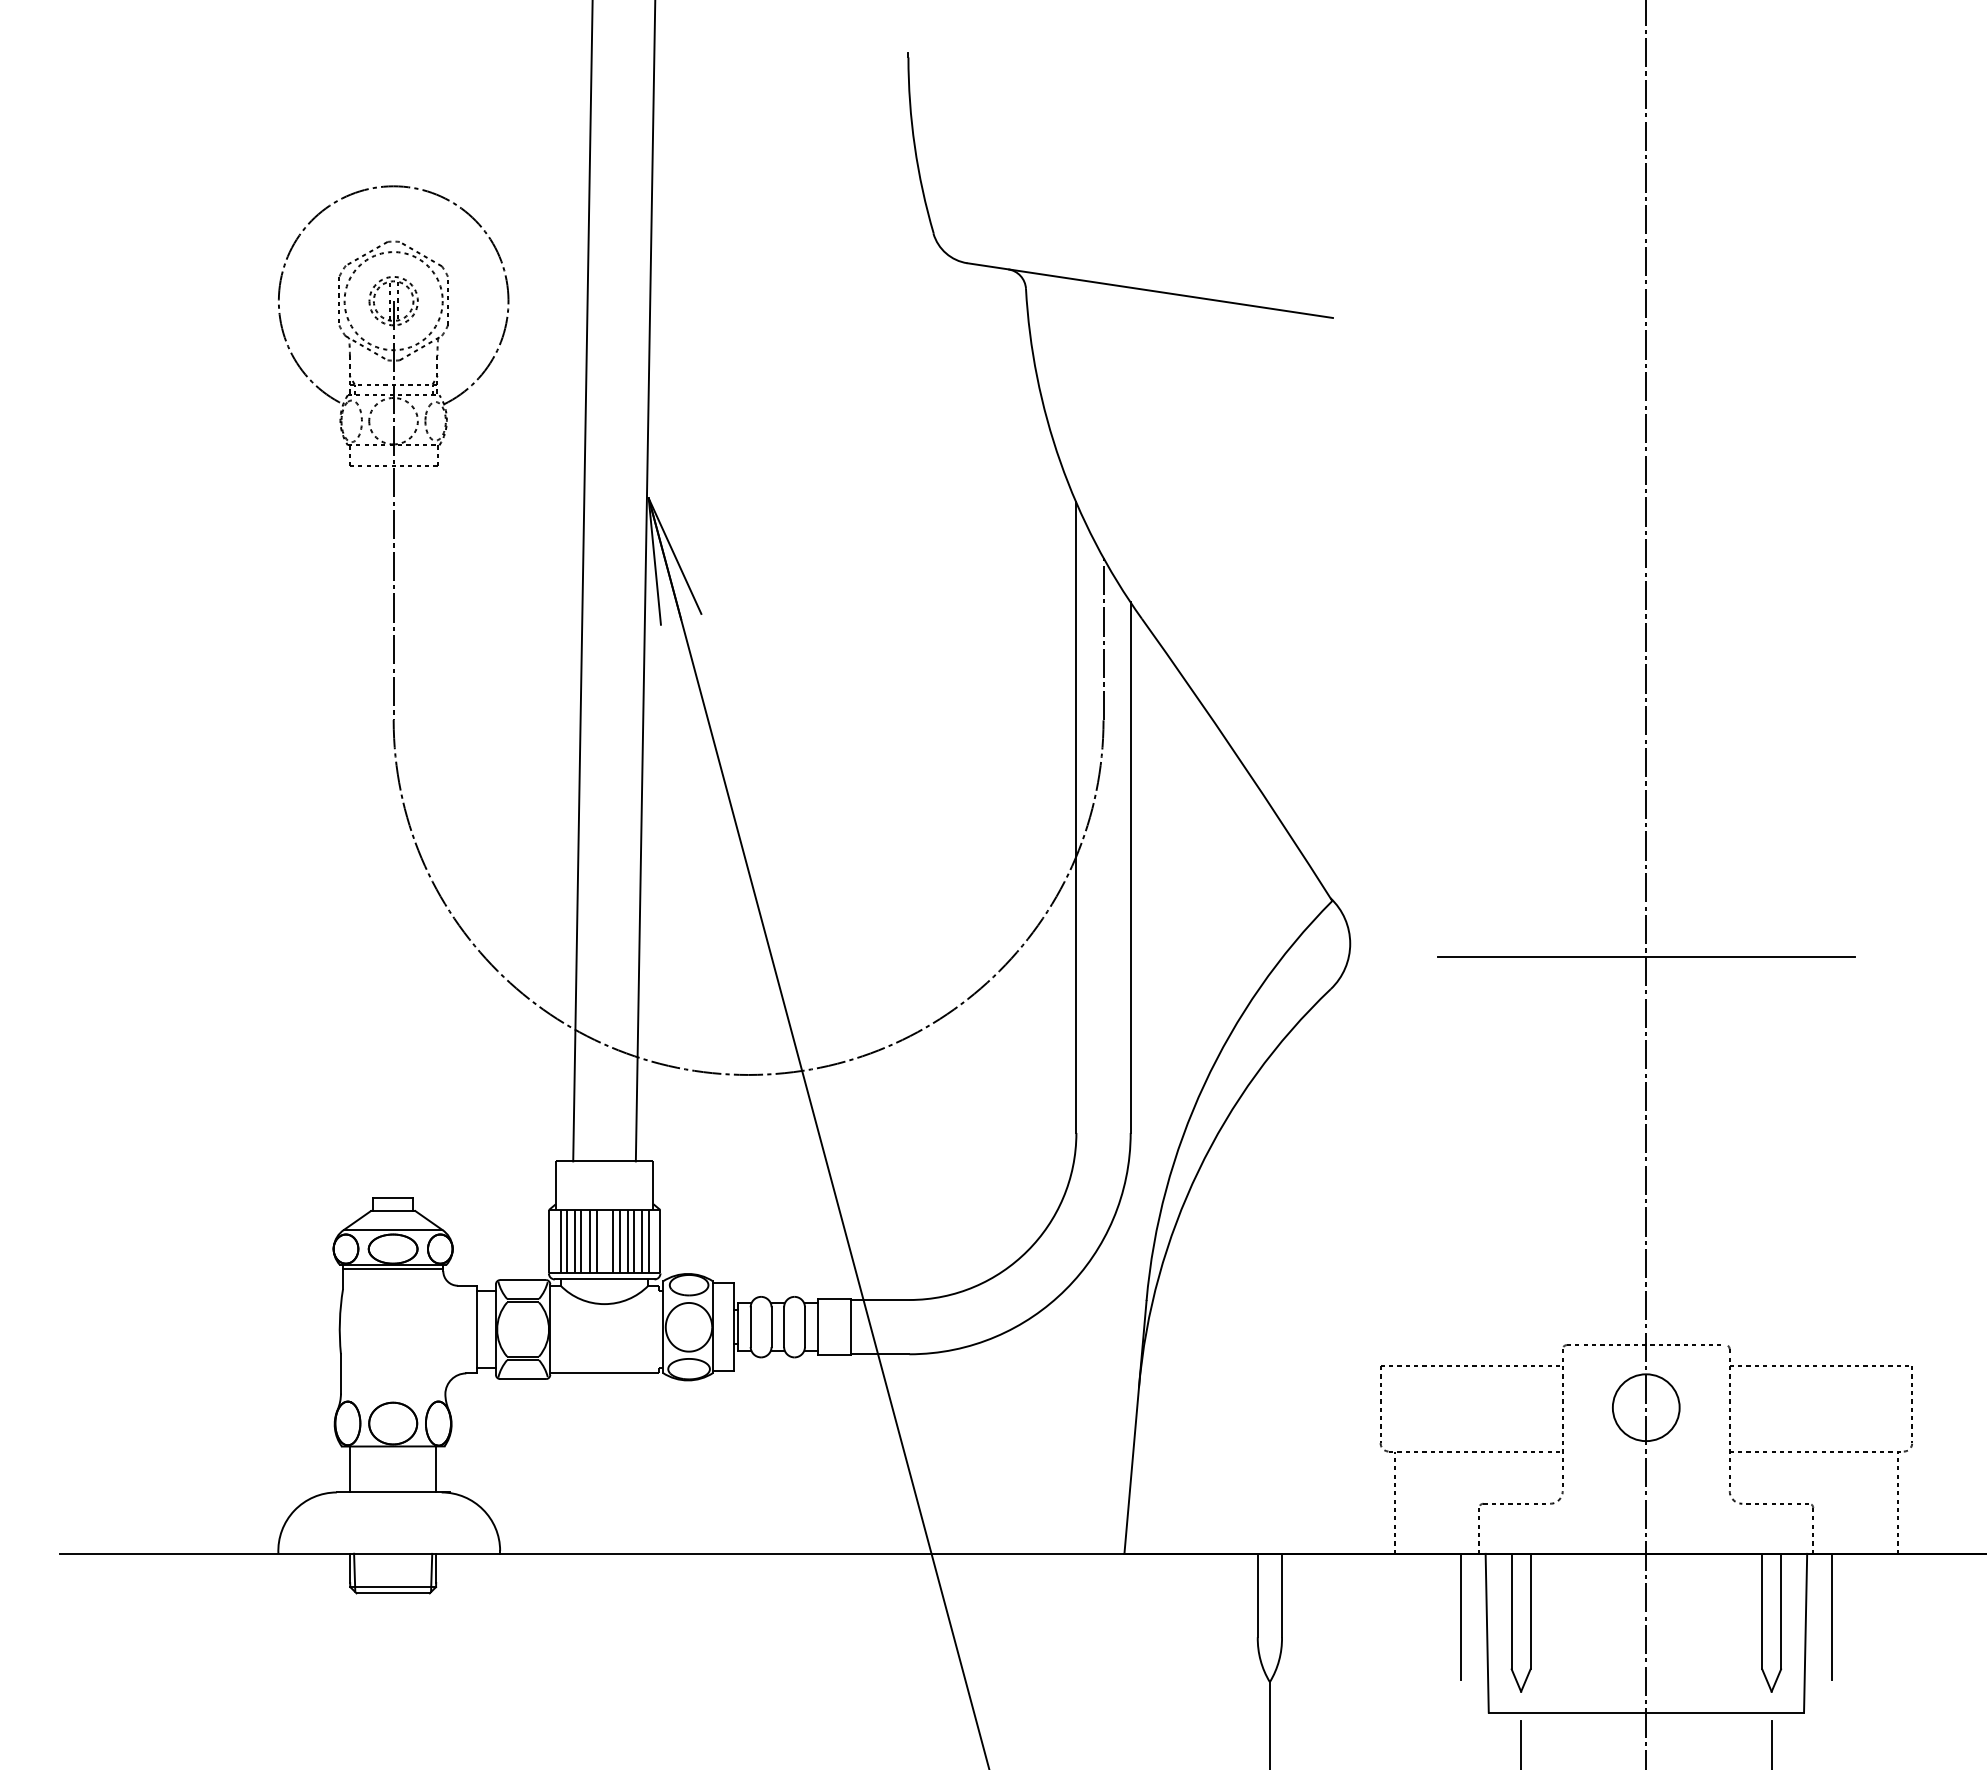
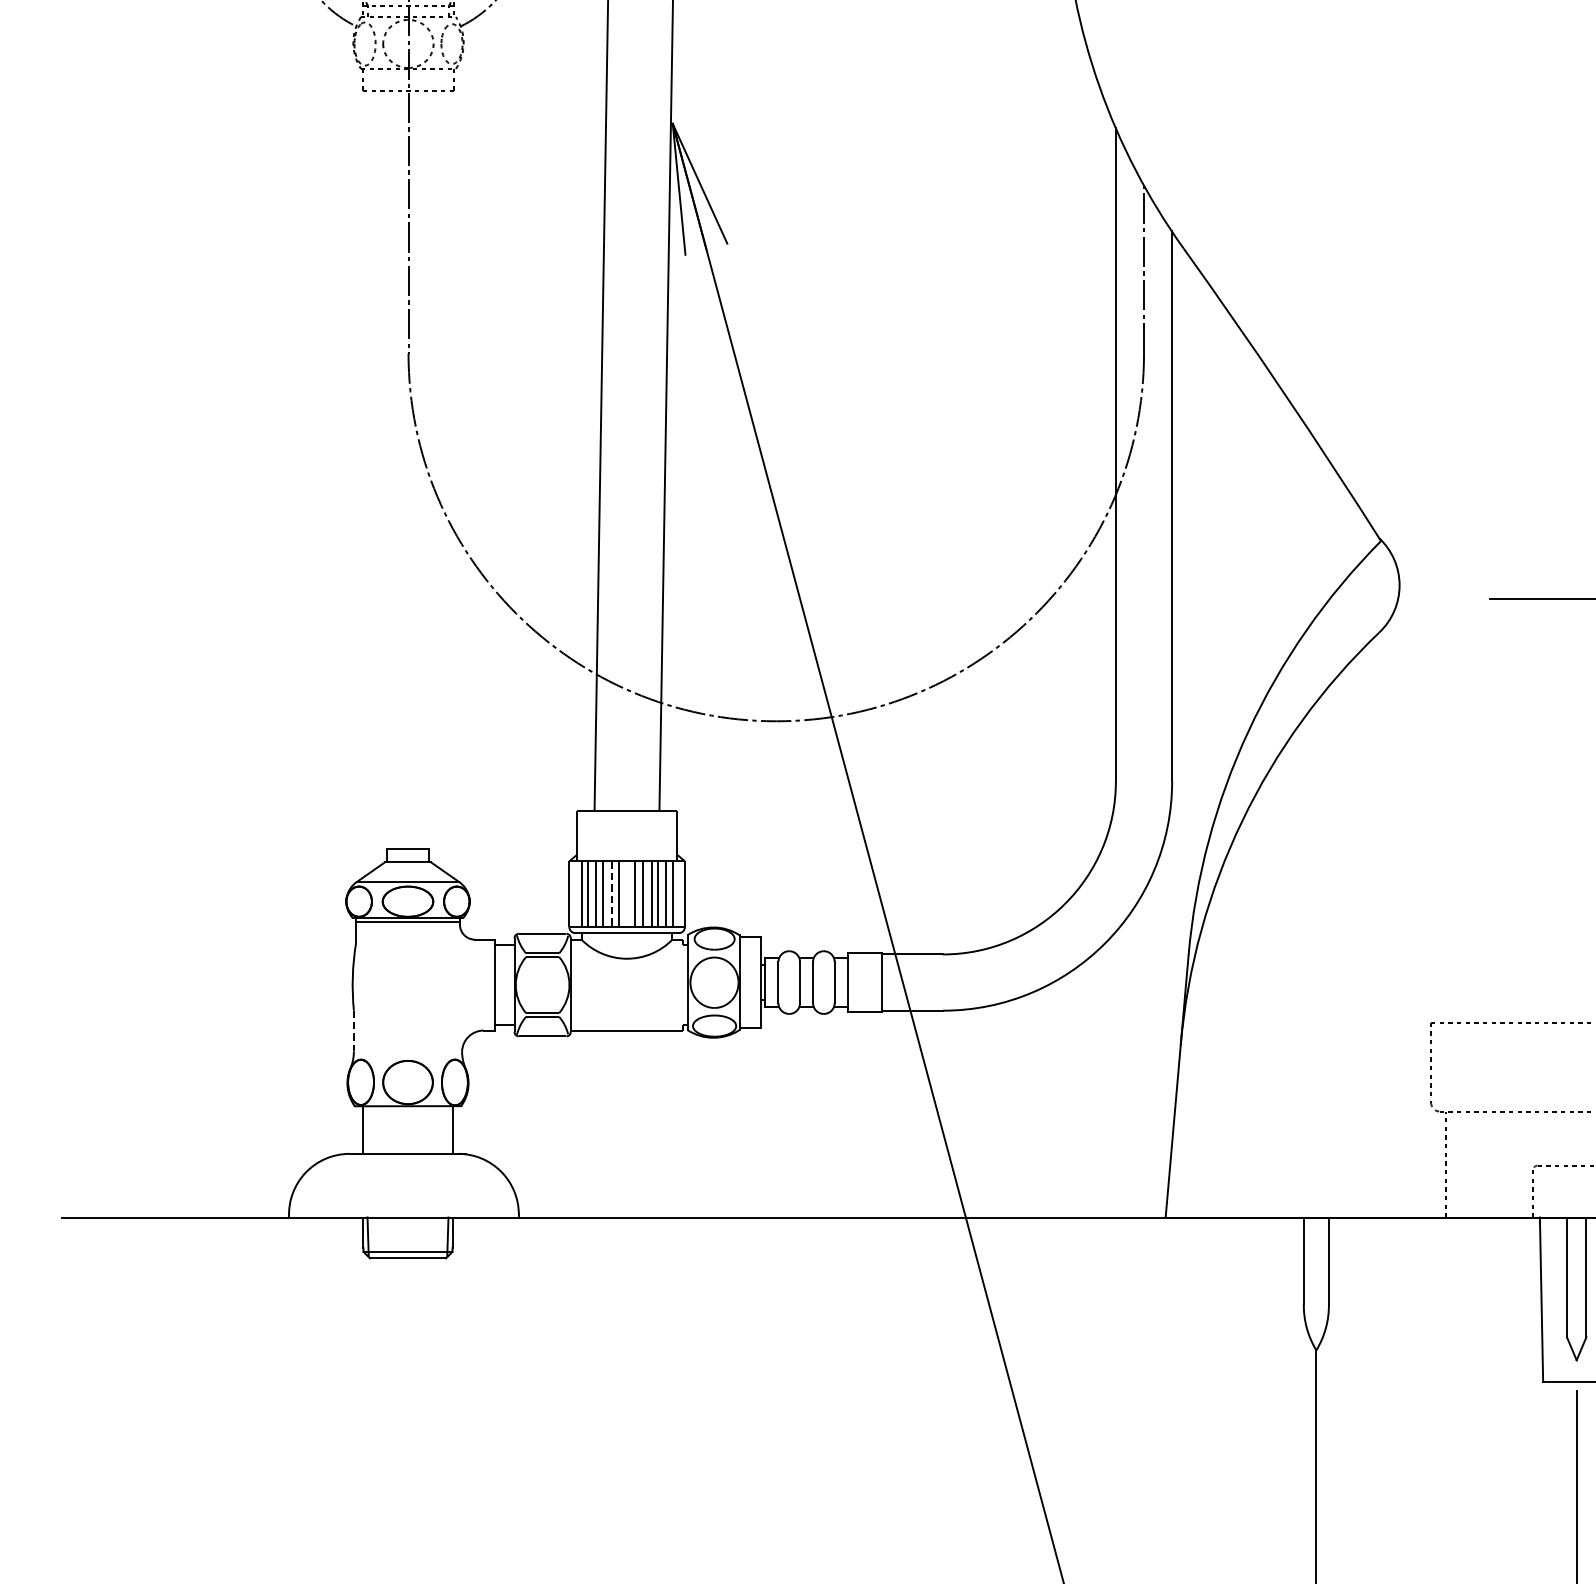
line: (589, 1241) -> (611, 893), solid -> dashed
line: (340, 1373) -> (353, 1030), solid -> dashed
line: (1460, 1616) -> (1513, 1282), removed

